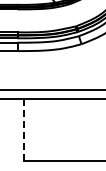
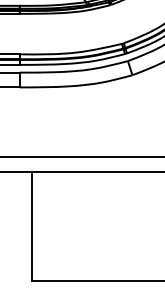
line: (24, 130) -> (31, 227), dashed -> solid

